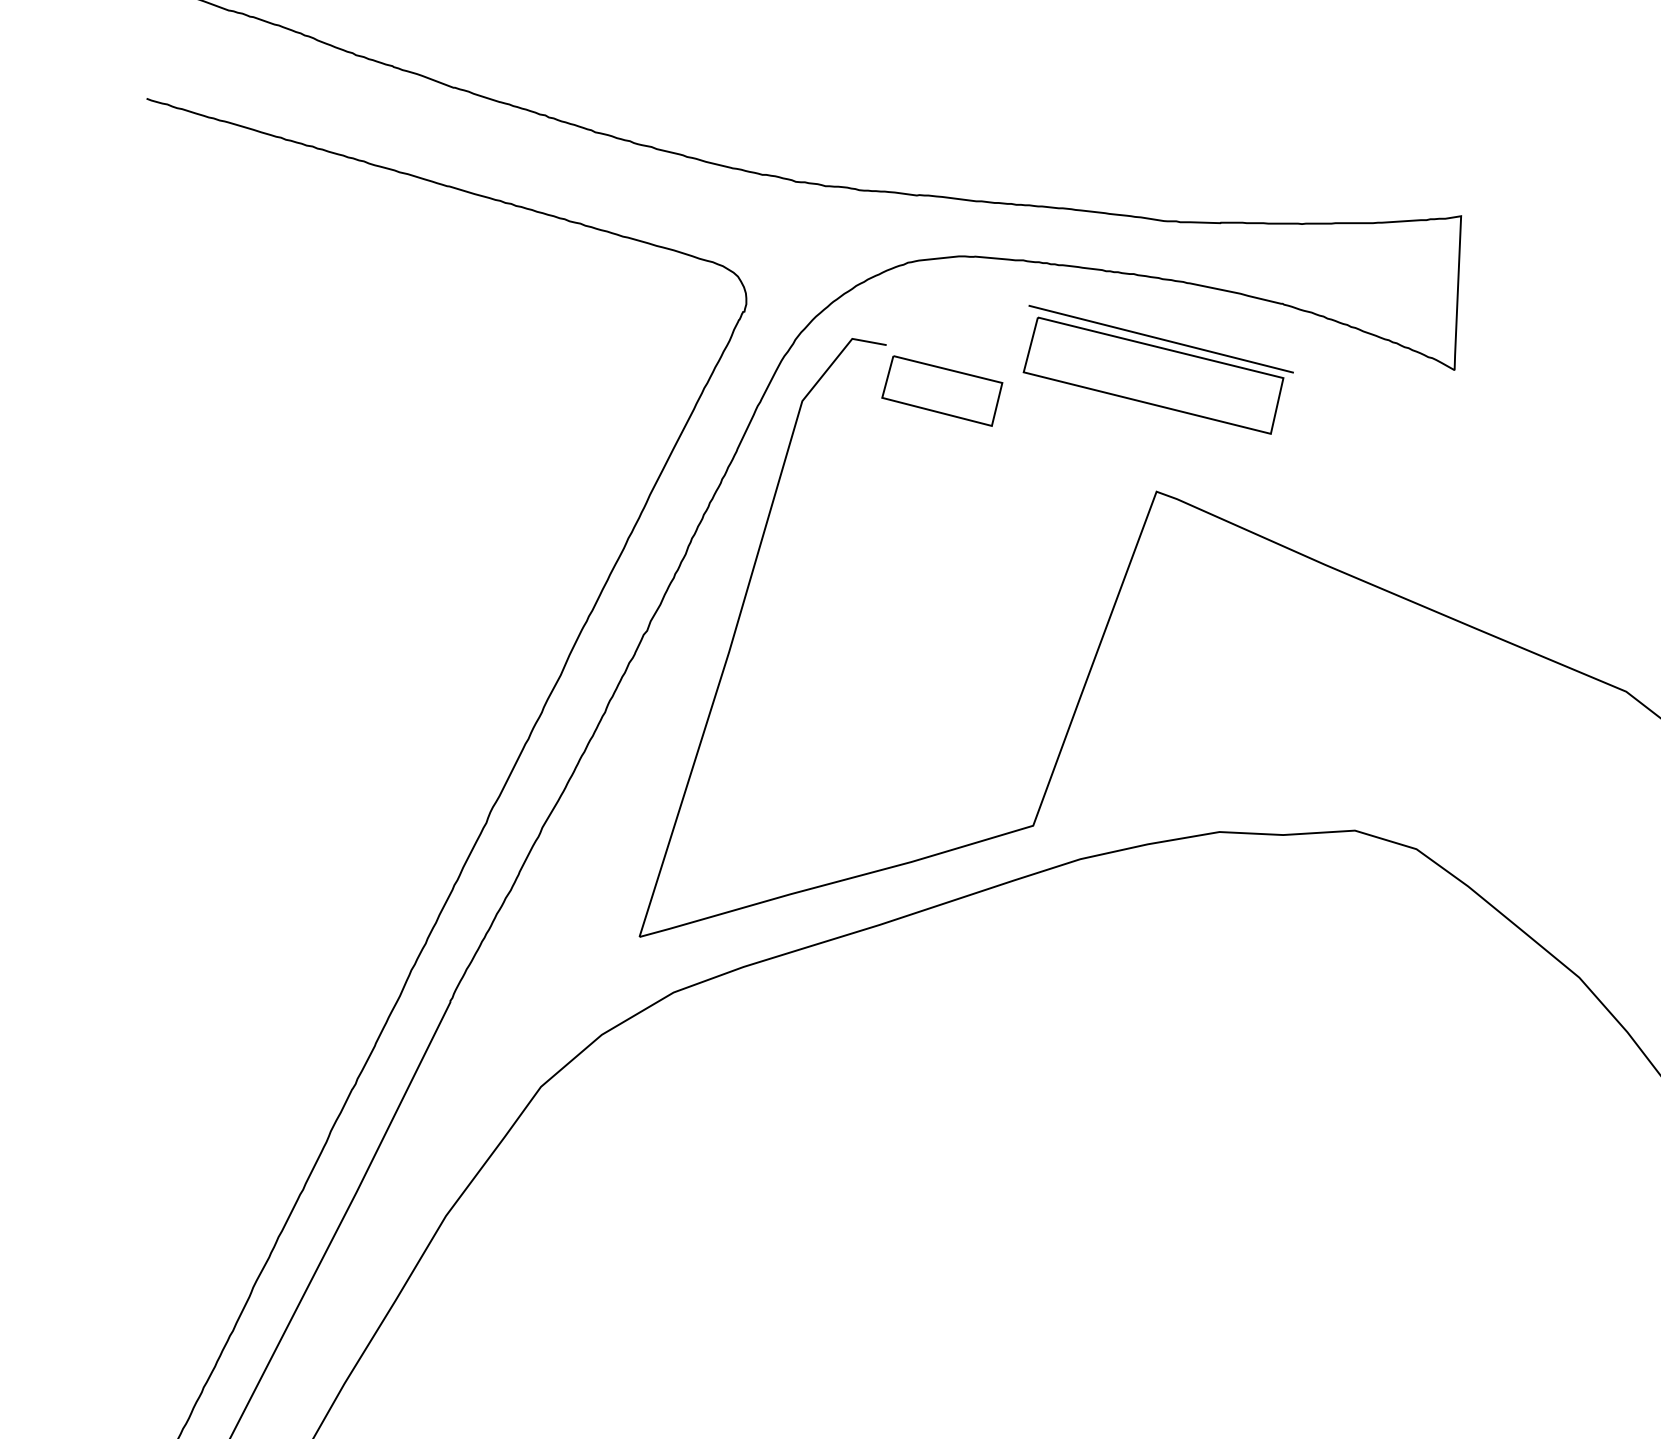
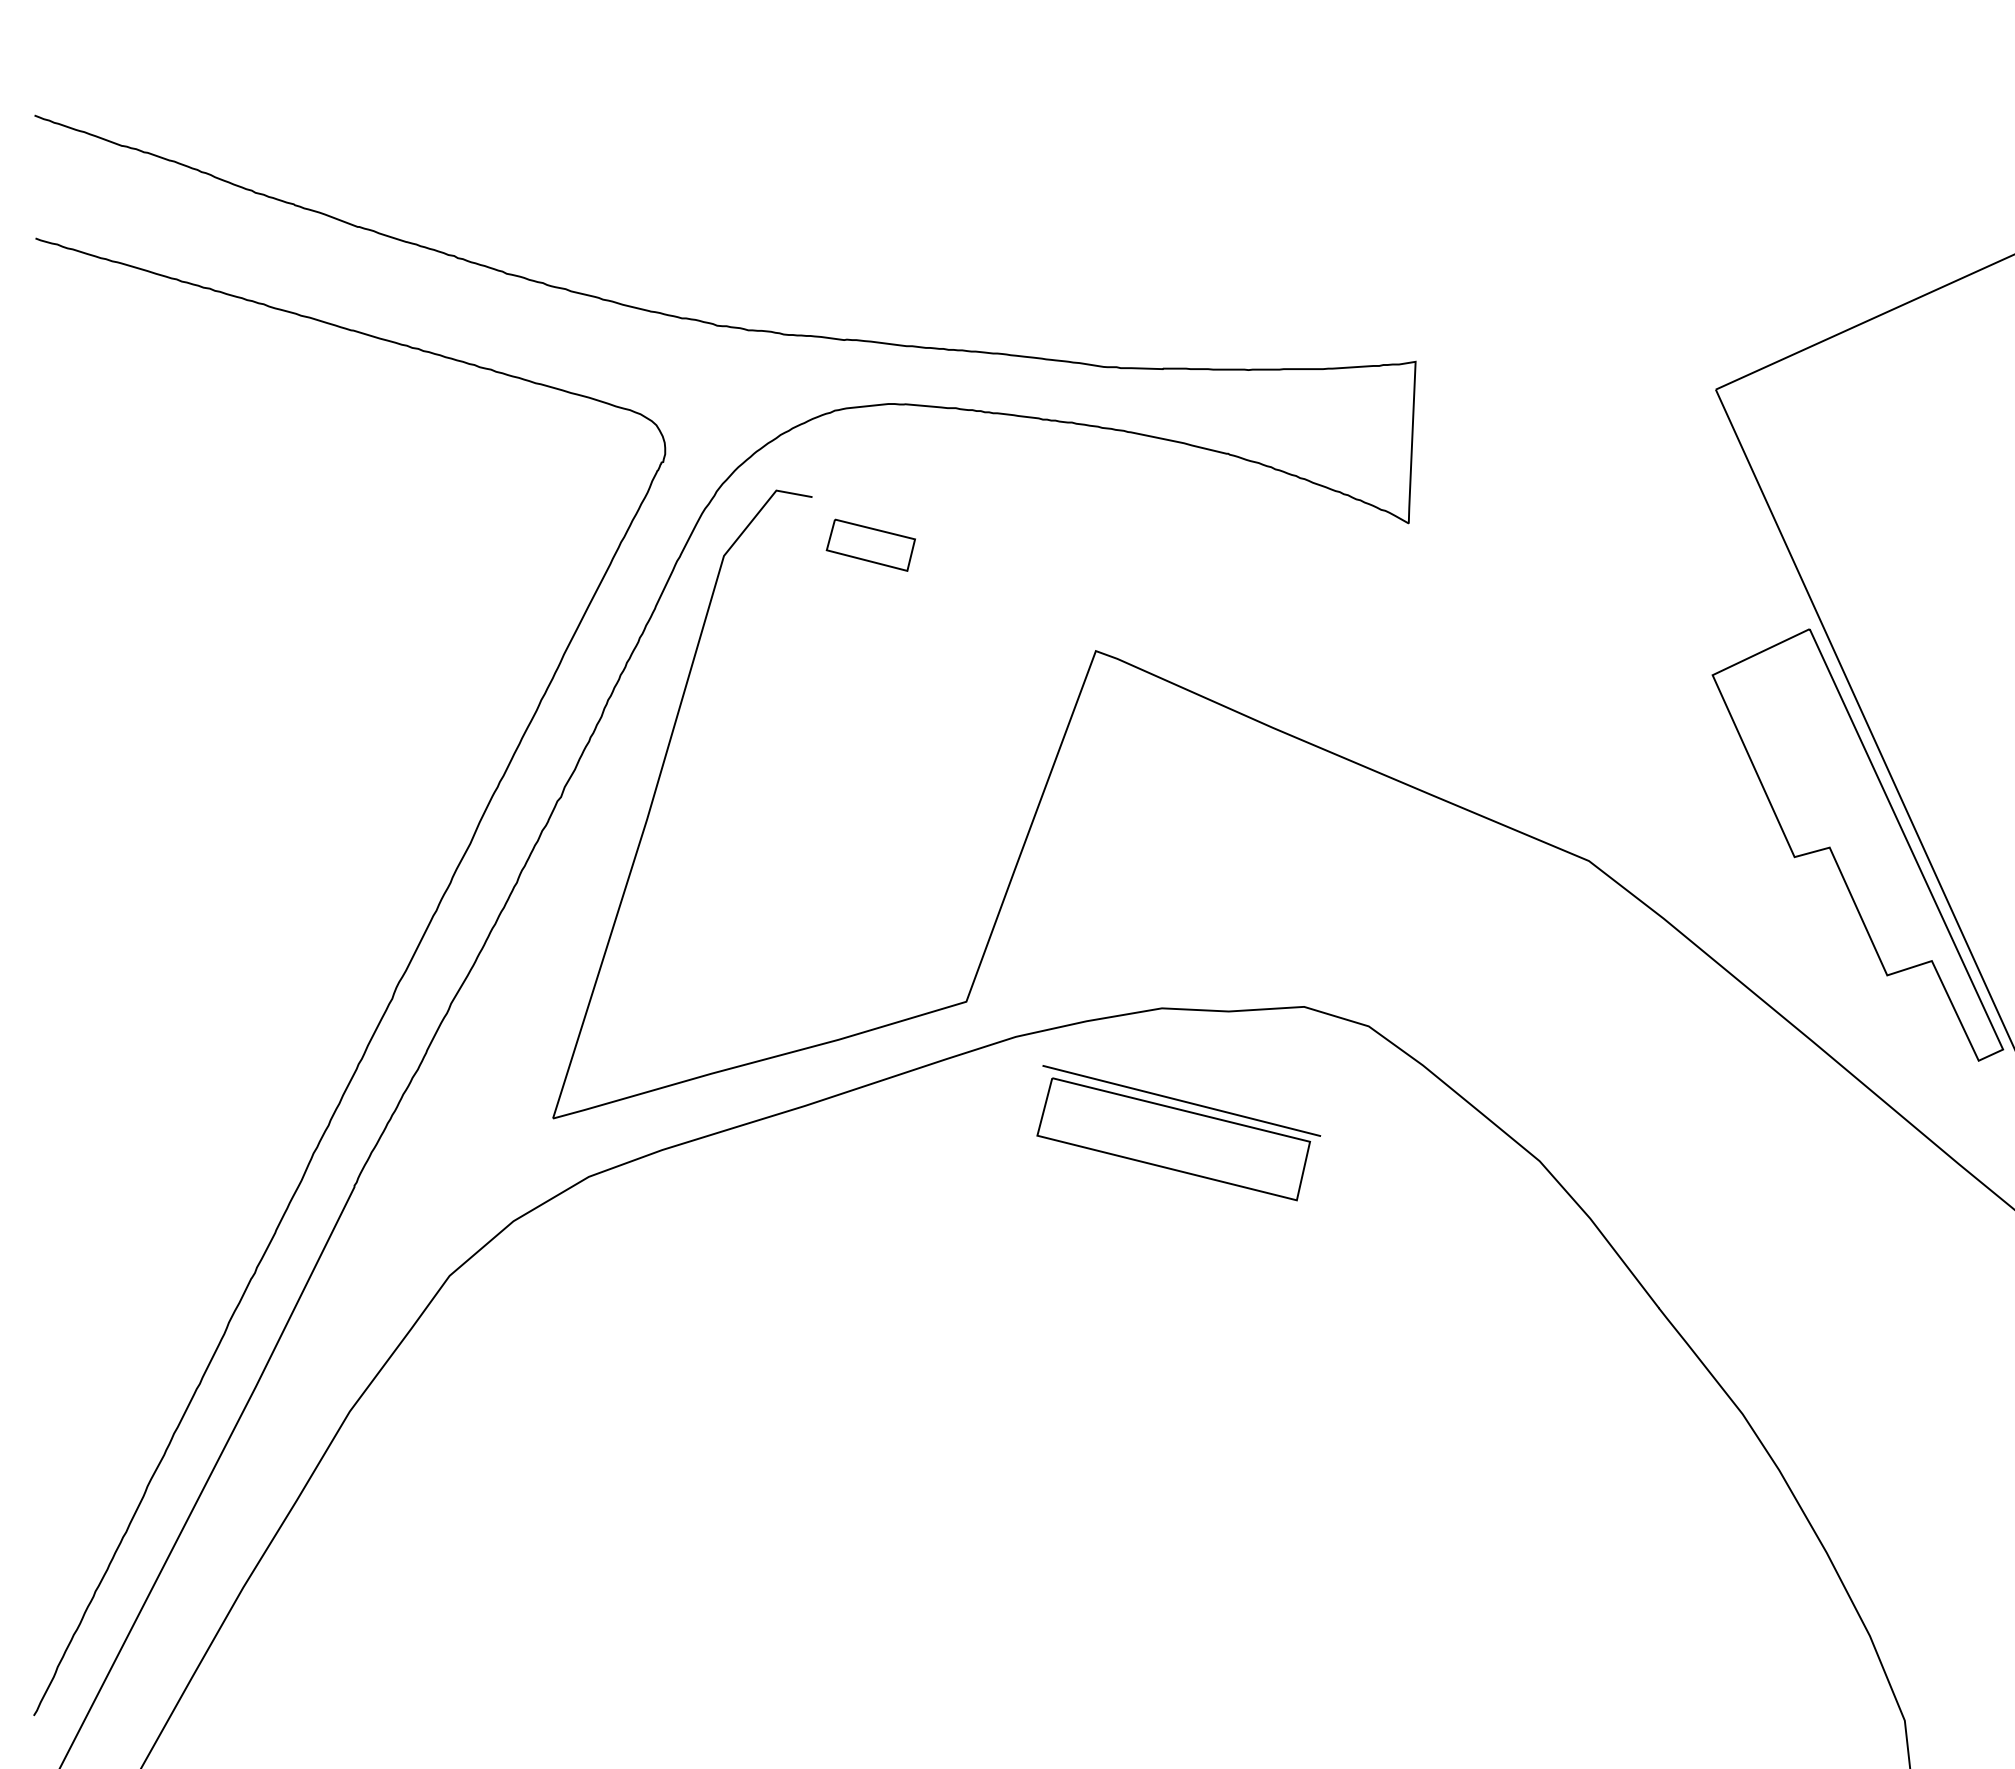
part: (1158, 370) -> (1178, 1133), moved
part: (941, 390) -> (870, 544), size x0.7

